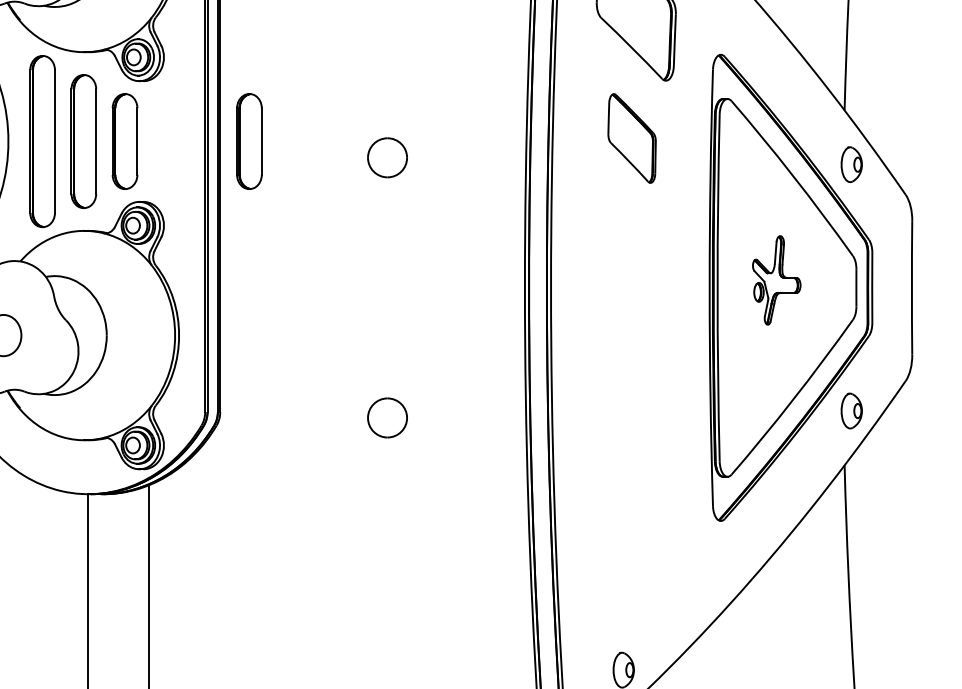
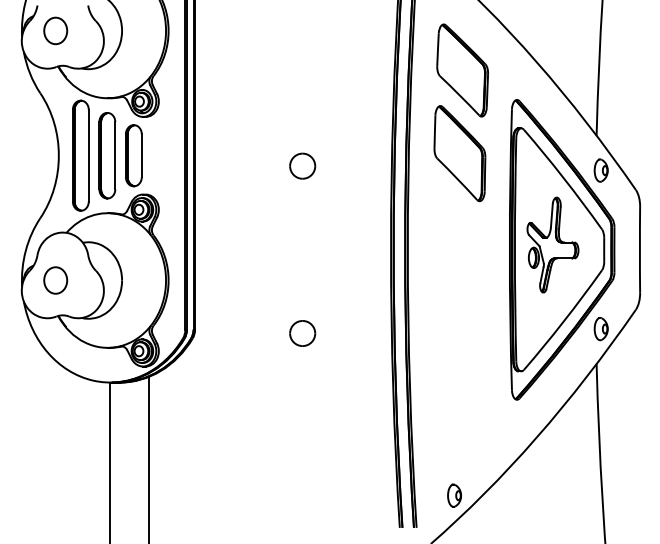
part: (631, 138) -> (459, 153), size x1.67
part: (248, 141) -> (213, 155), removed
part: (776, 279) -> (552, 244), size x1.67

